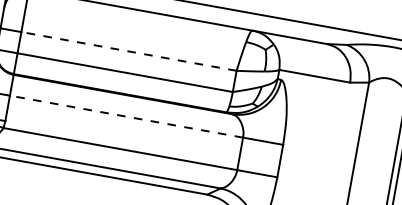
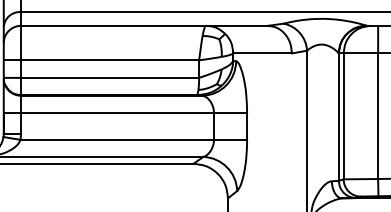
line: (128, 51) -> (109, 60), dashed -> solid
line: (126, 116) -> (117, 112), dashed -> solid

